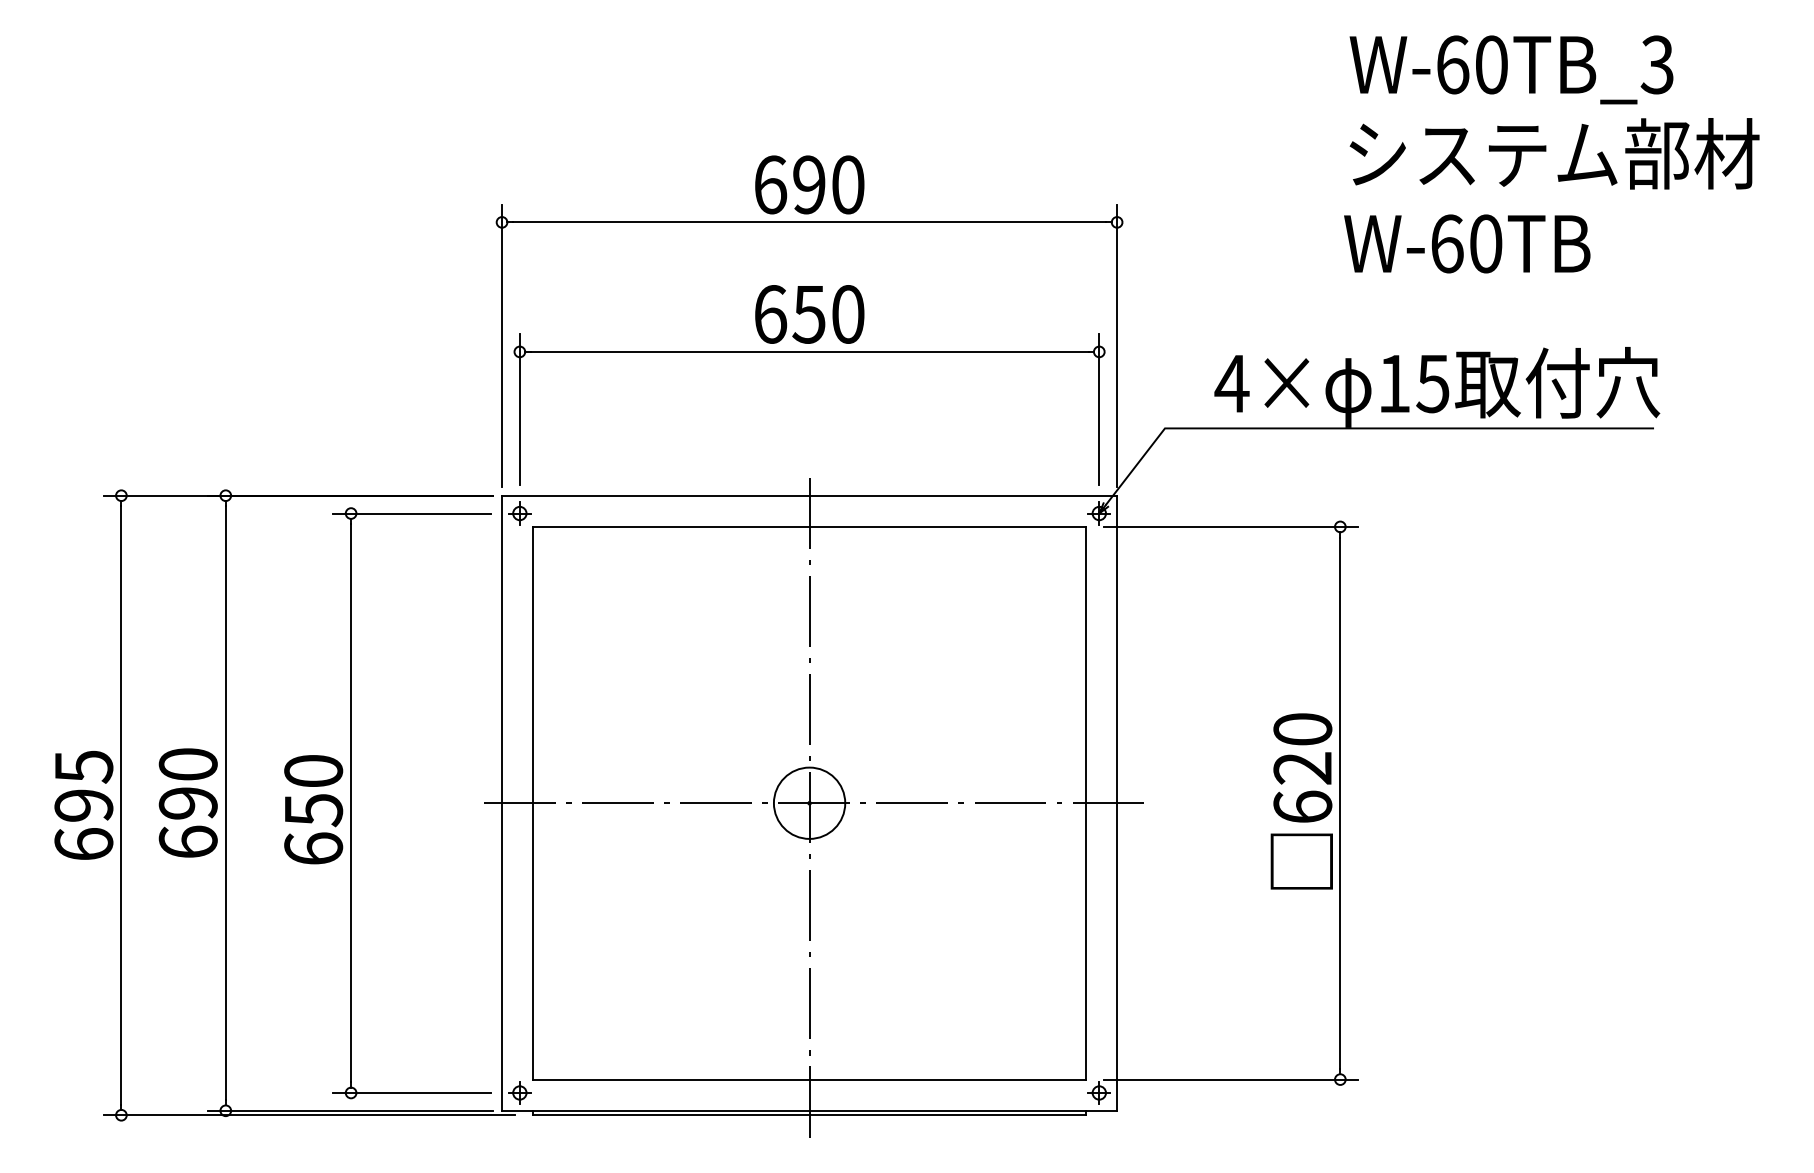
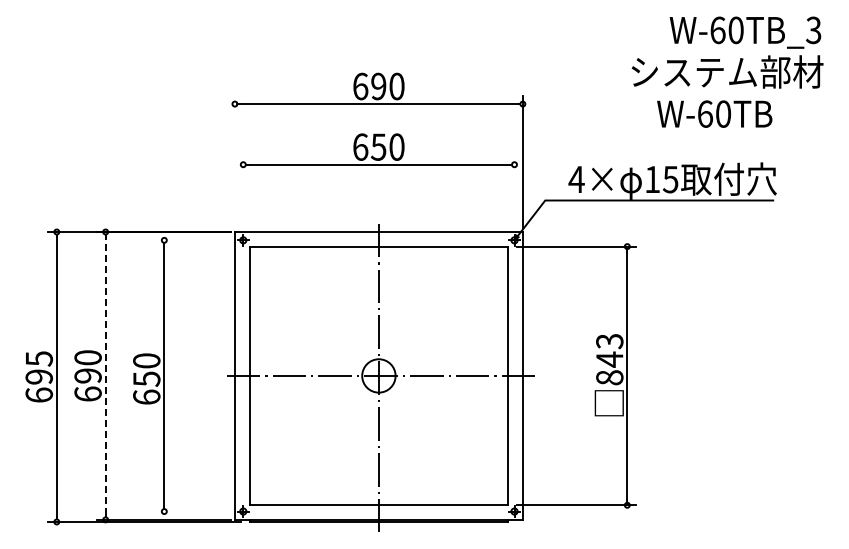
text: (1511, 69) -> (745, 32), moved
text: (1466, 242) -> (714, 113), moved
line: (501, 345) -> (234, 161), removed
line: (520, 409) -> (243, 191), removed
line: (1099, 409) -> (514, 191), removed
line: (411, 513) -> (192, 240), removed
text: (1302, 768) -> (609, 359), 620 -> 843
line: (225, 802) -> (105, 375), solid -> dashed
line: (411, 1092) -> (192, 511), removed

